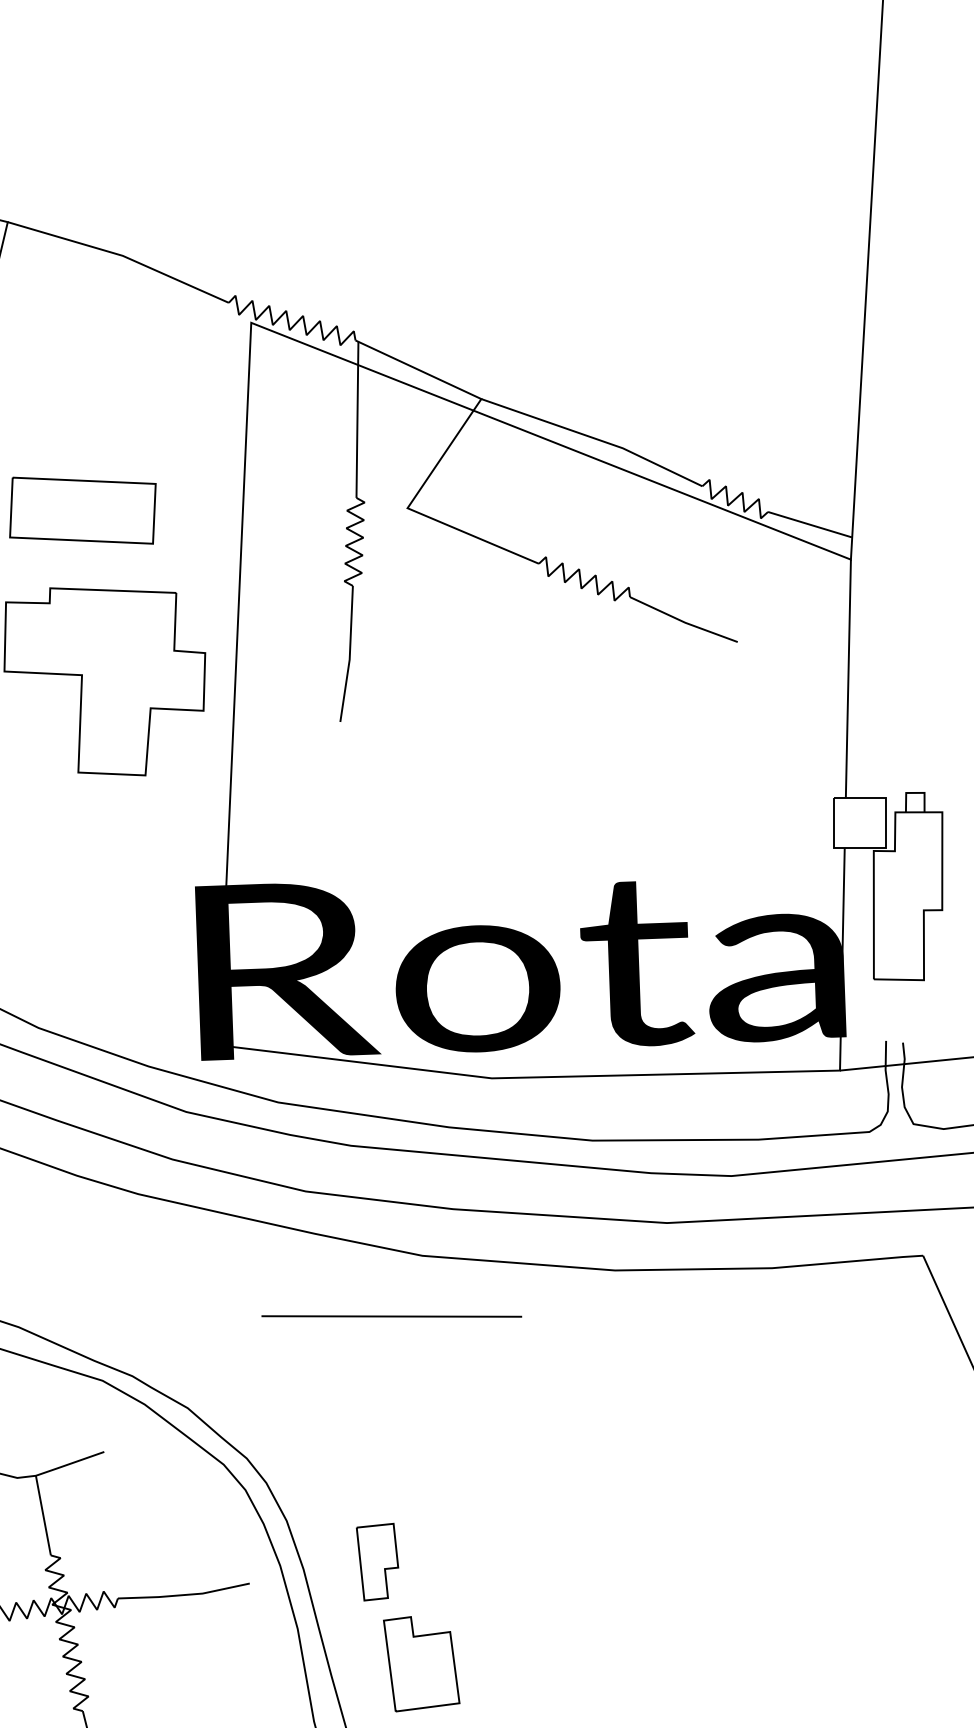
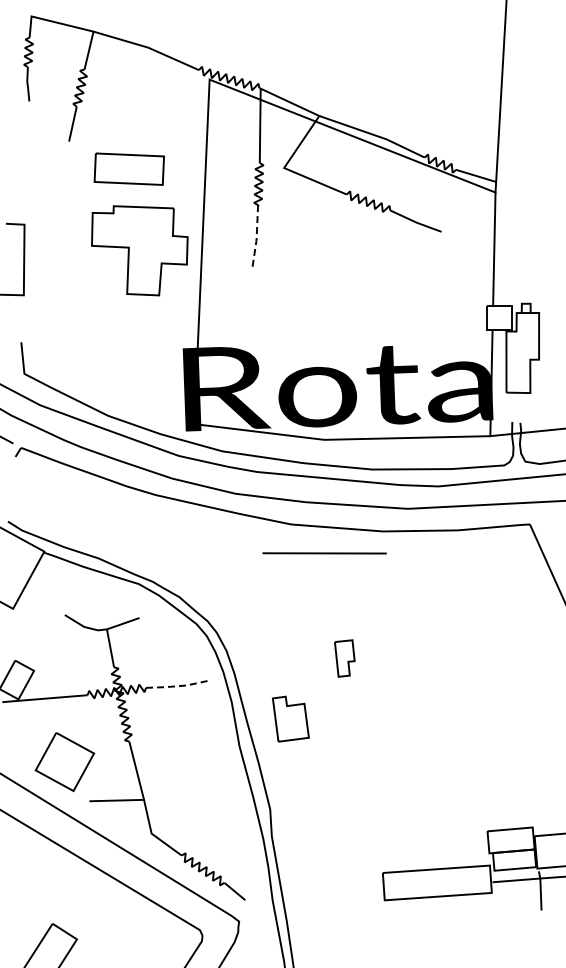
line: (349, 656) -> (256, 238), solid -> dashed
line: (391, 1316) -> (324, 553), moved
part: (376, 1562) -> (344, 658), moved
line: (183, 1595) -> (177, 686), solid -> dashed

